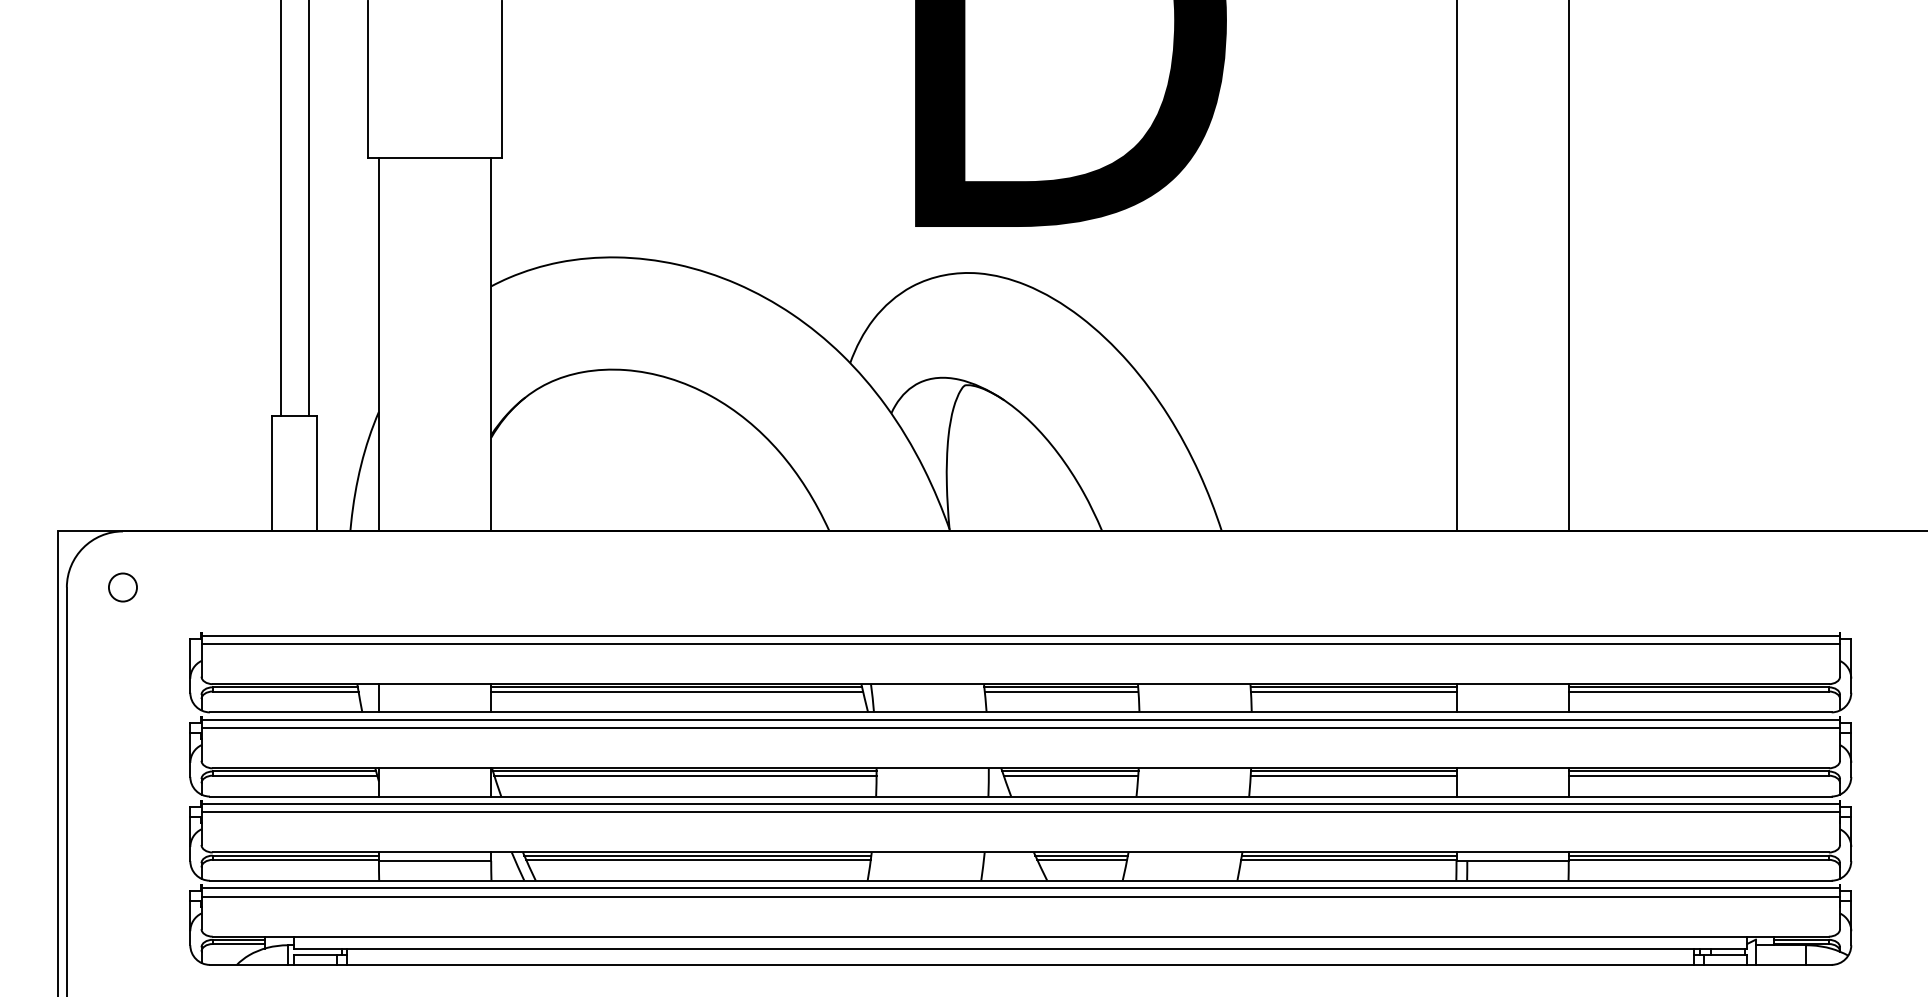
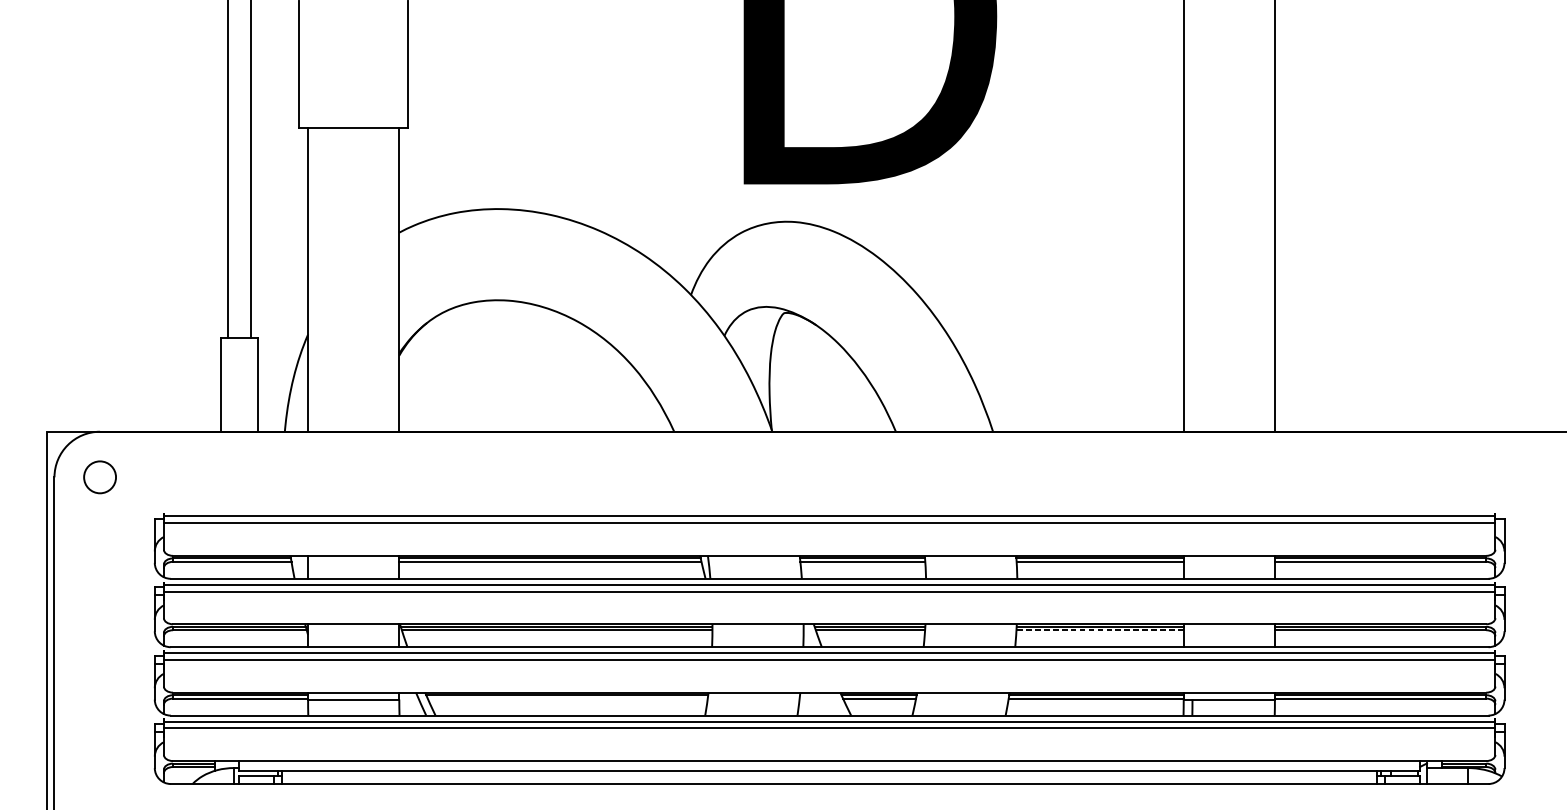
circle: (122, 587) -> (99, 477), size x1.4
line: (1353, 775) -> (1100, 630), solid -> dashed
line: (698, 859) -> (567, 698), removed

